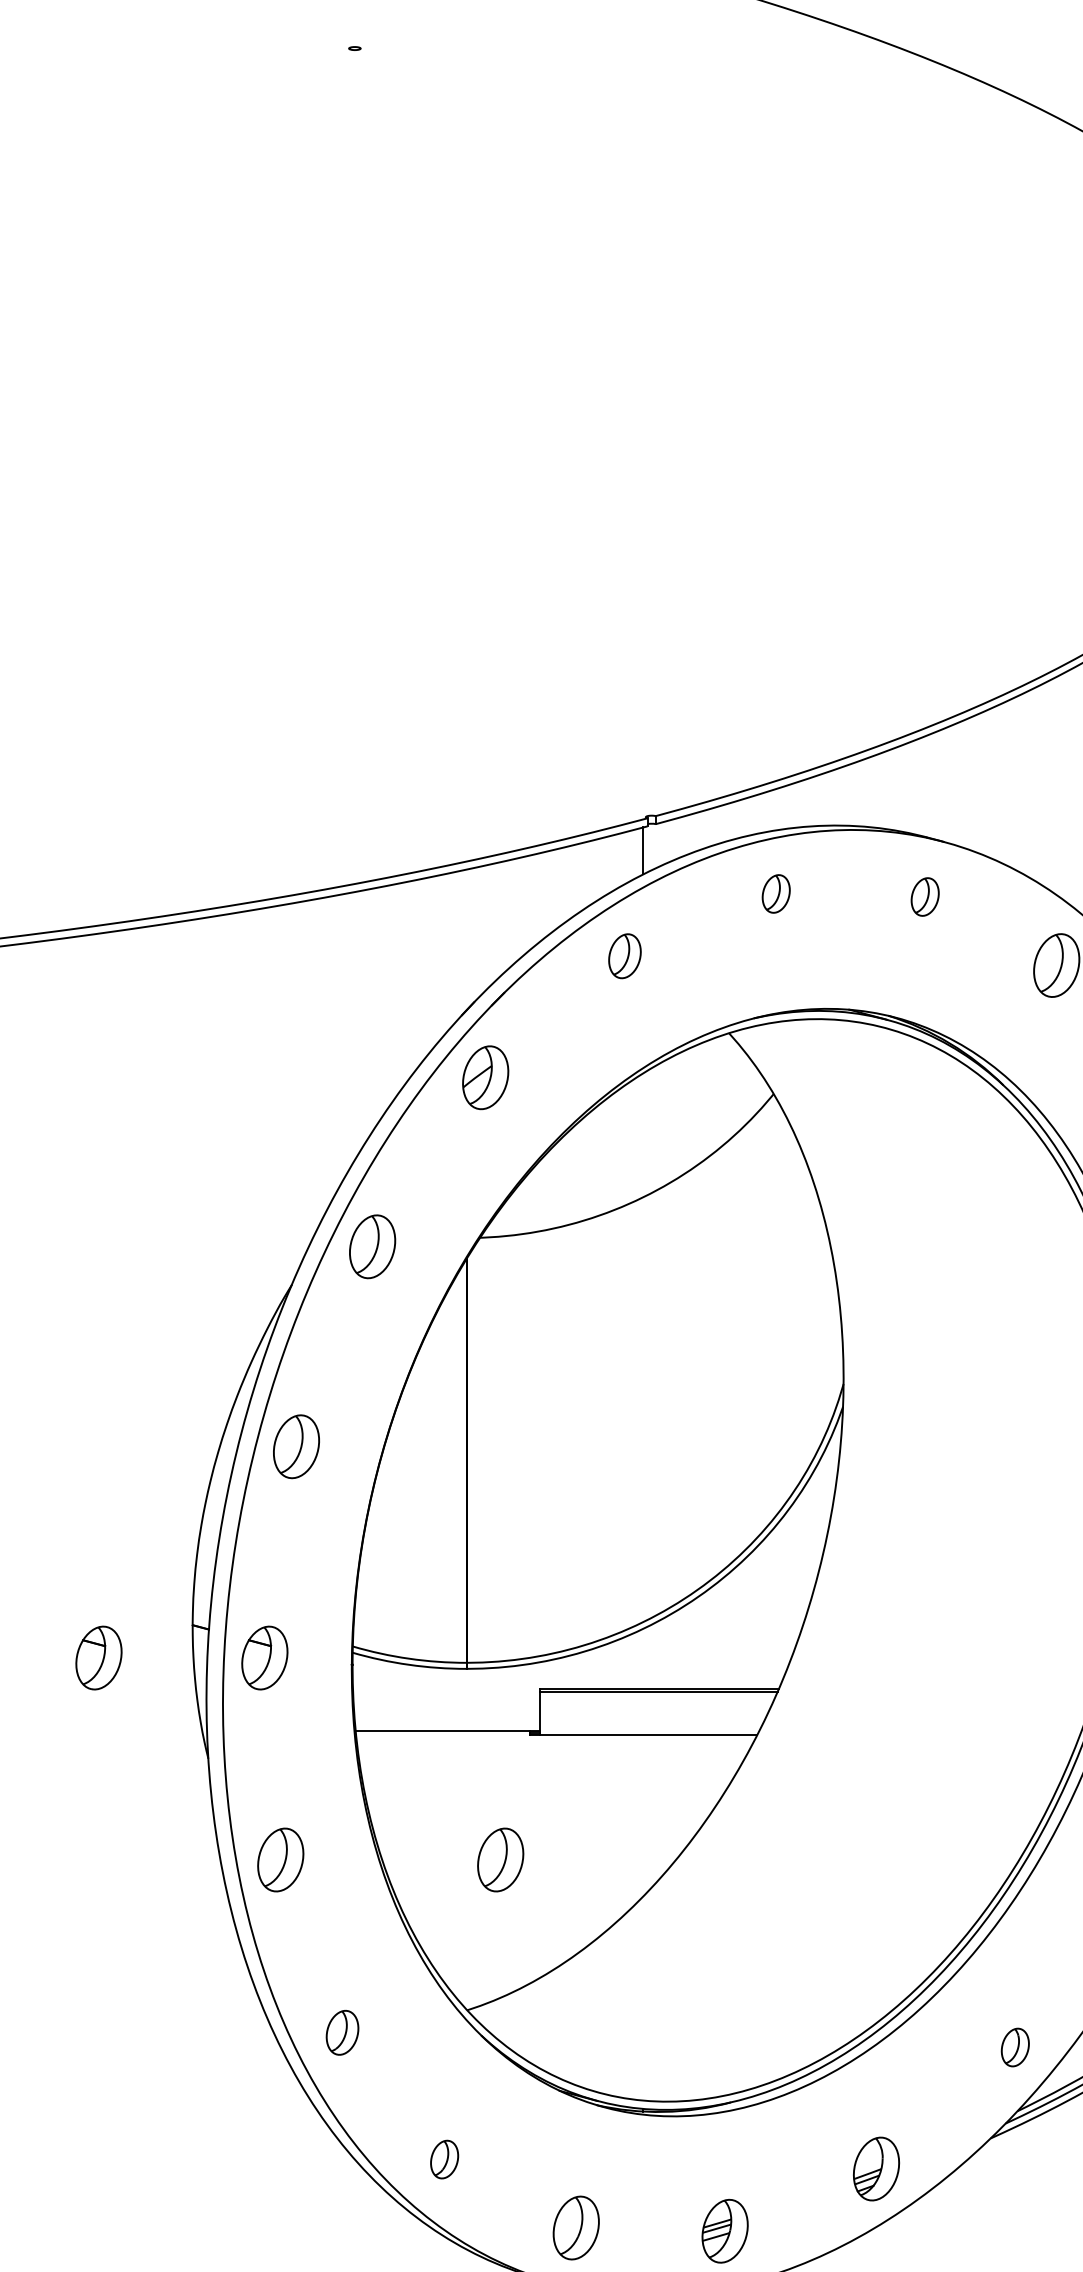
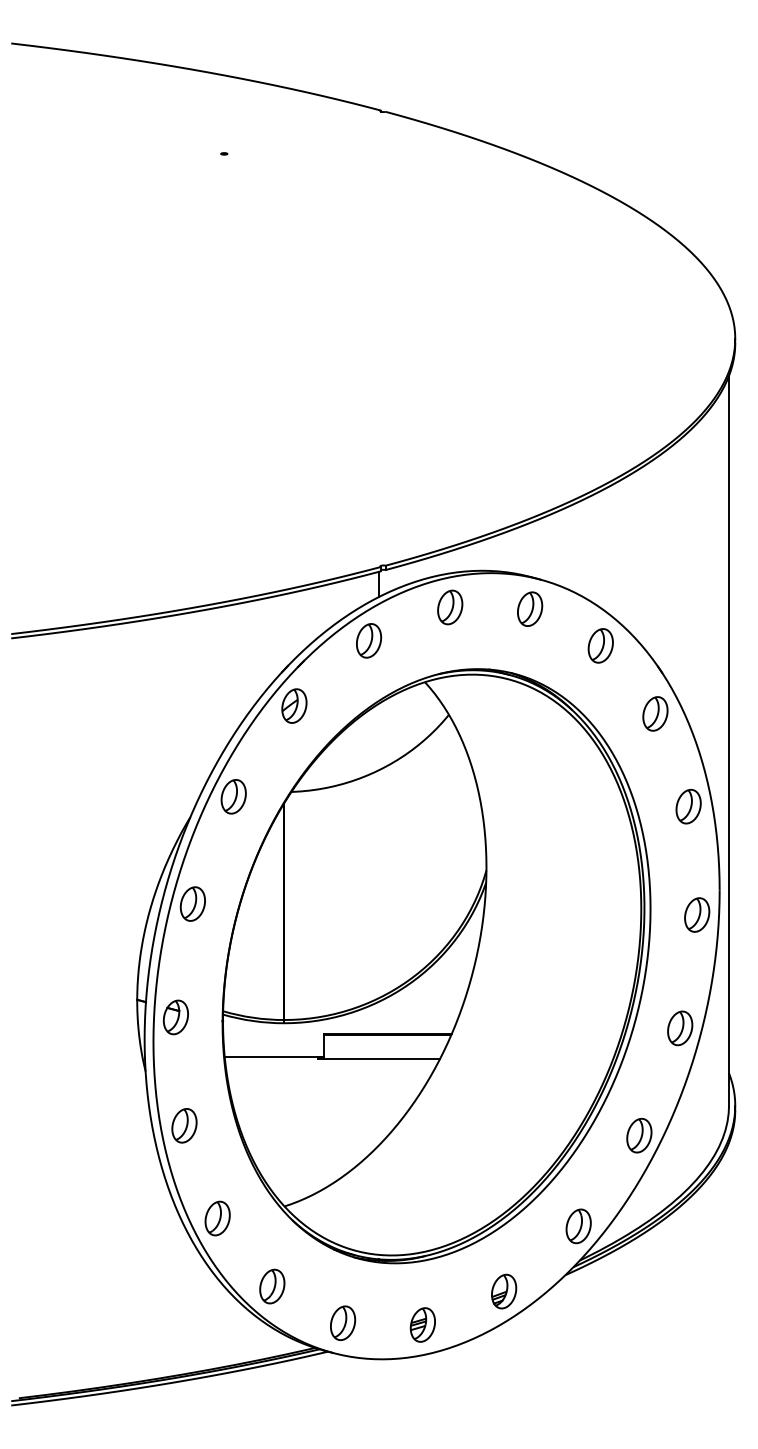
part: (776, 893) -> (450, 607), size x1.67
part: (925, 895) -> (530, 608), size x1.67
part: (625, 955) -> (369, 640), size x1.43
part: (98, 1658) -> (86, 1017), removed
part: (500, 1859) -> (302, 1125), removed
part: (342, 2032) -> (217, 1218), size x1.43
part: (1015, 2047) -> (578, 1226), size x1.67
part: (444, 2159) -> (272, 1286), size x1.67

